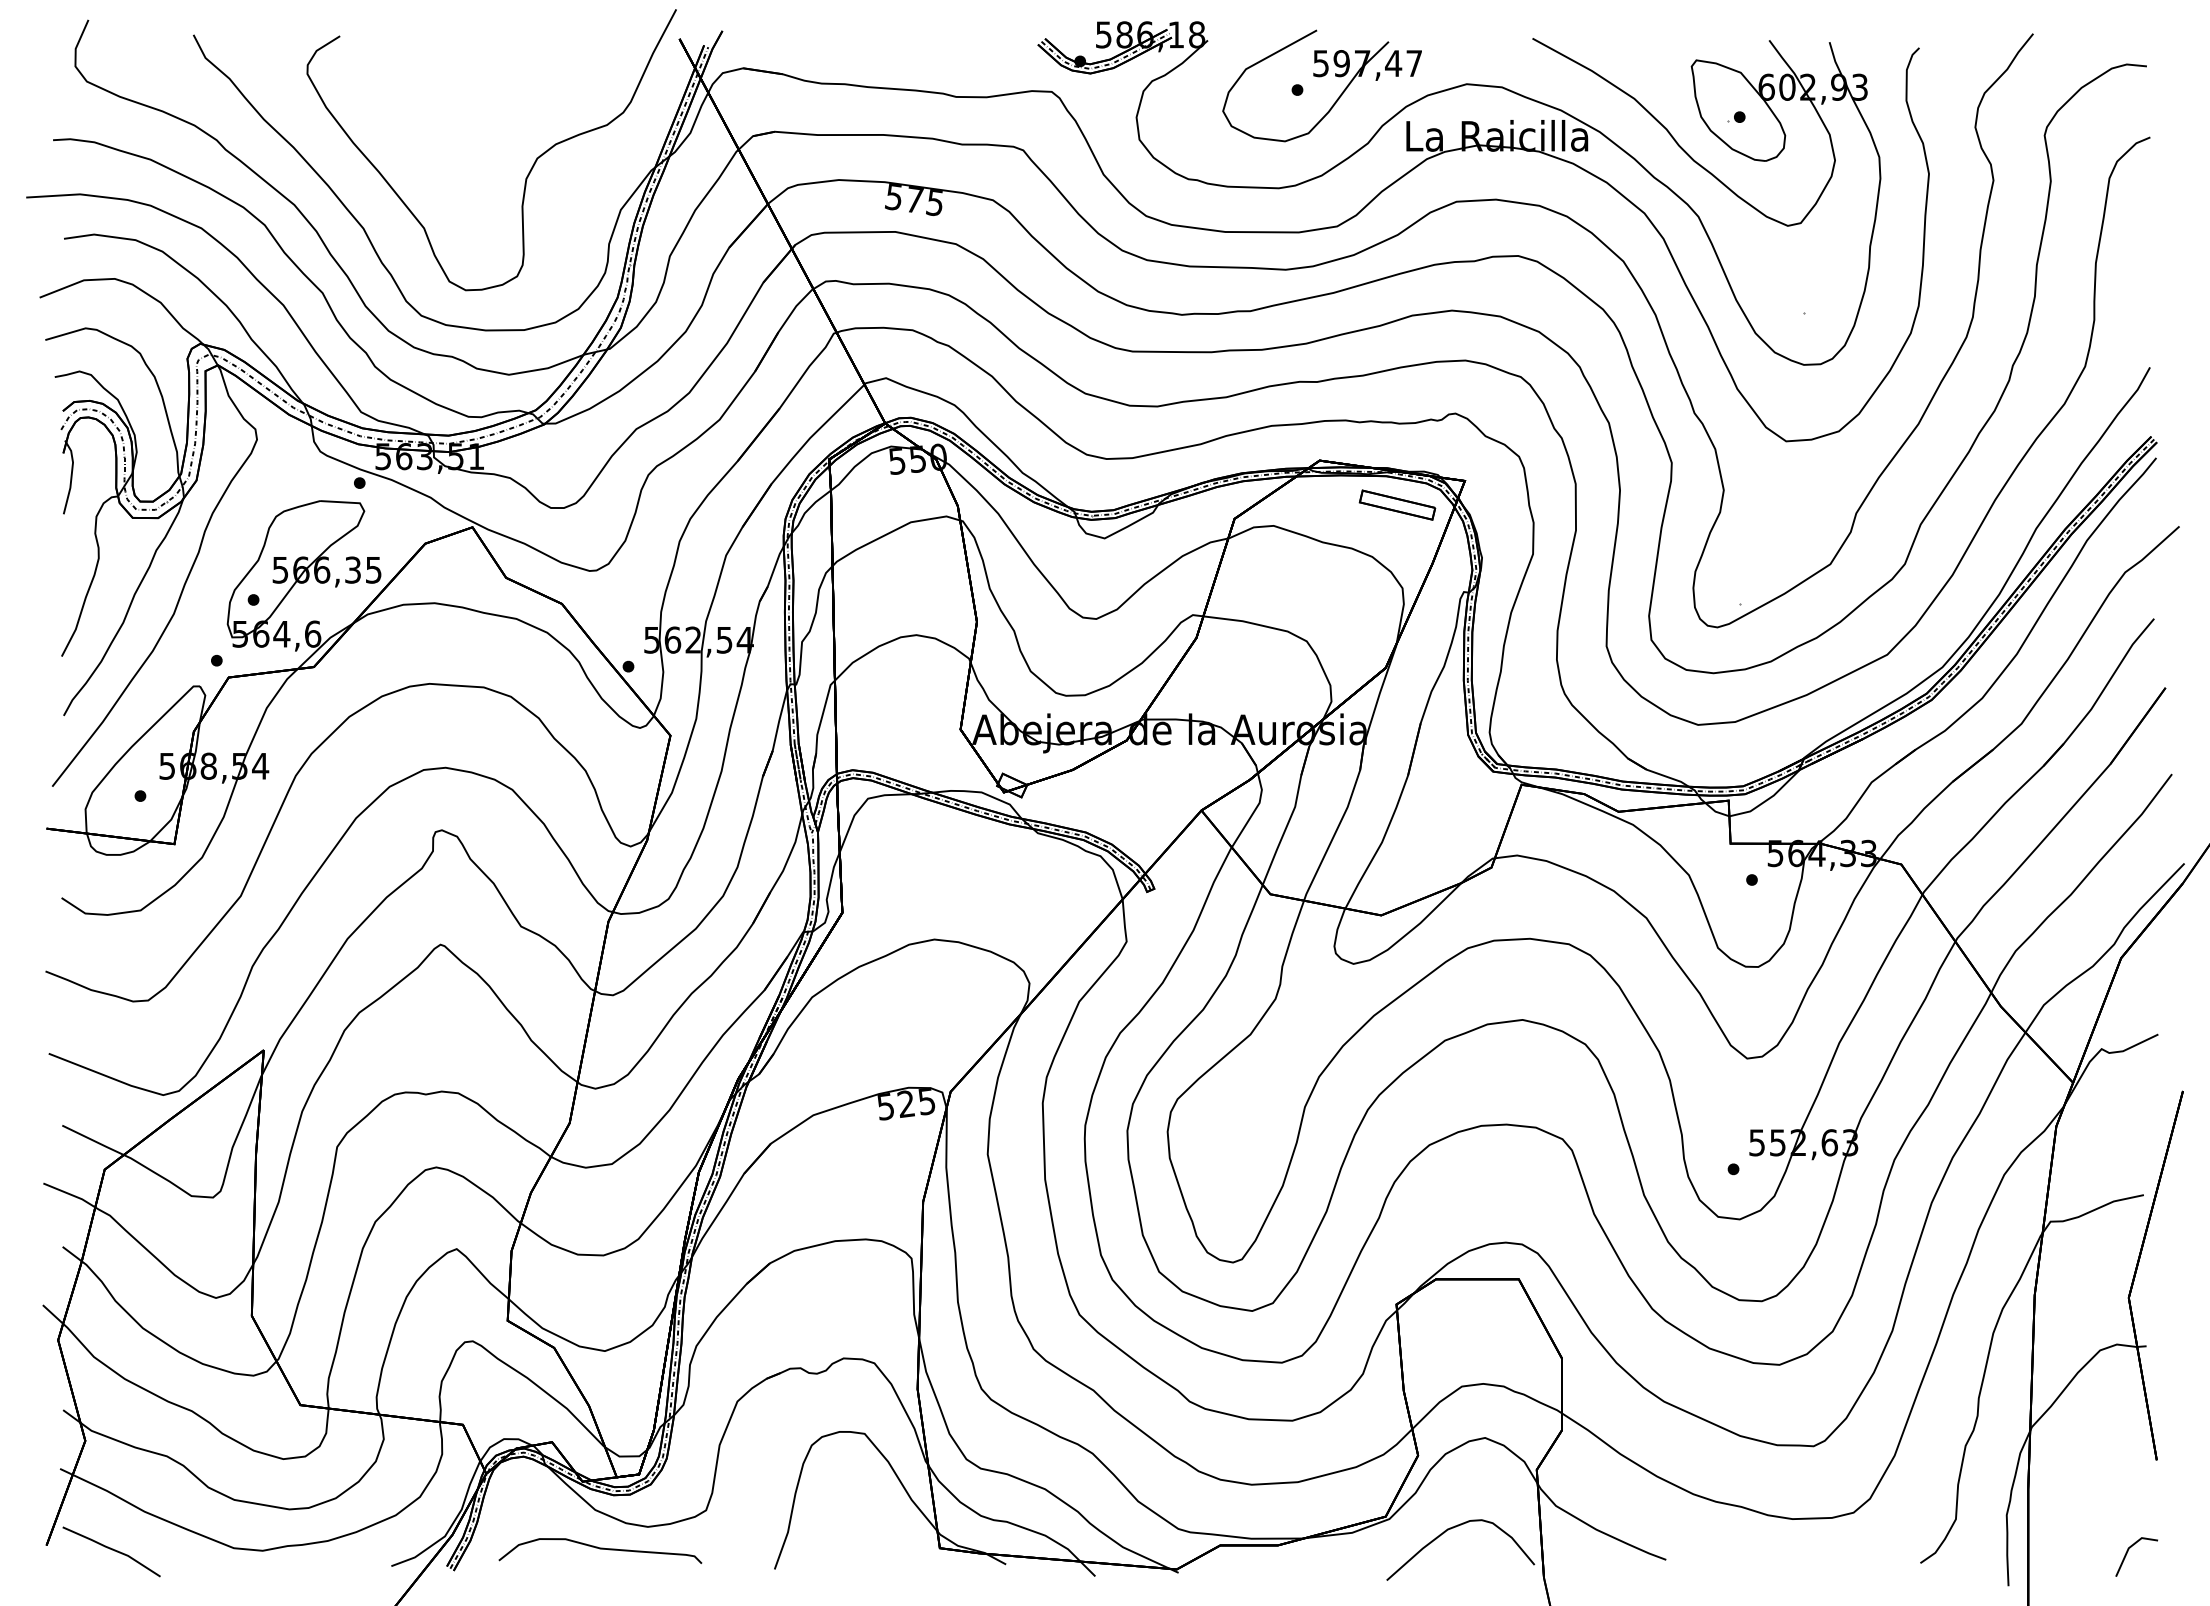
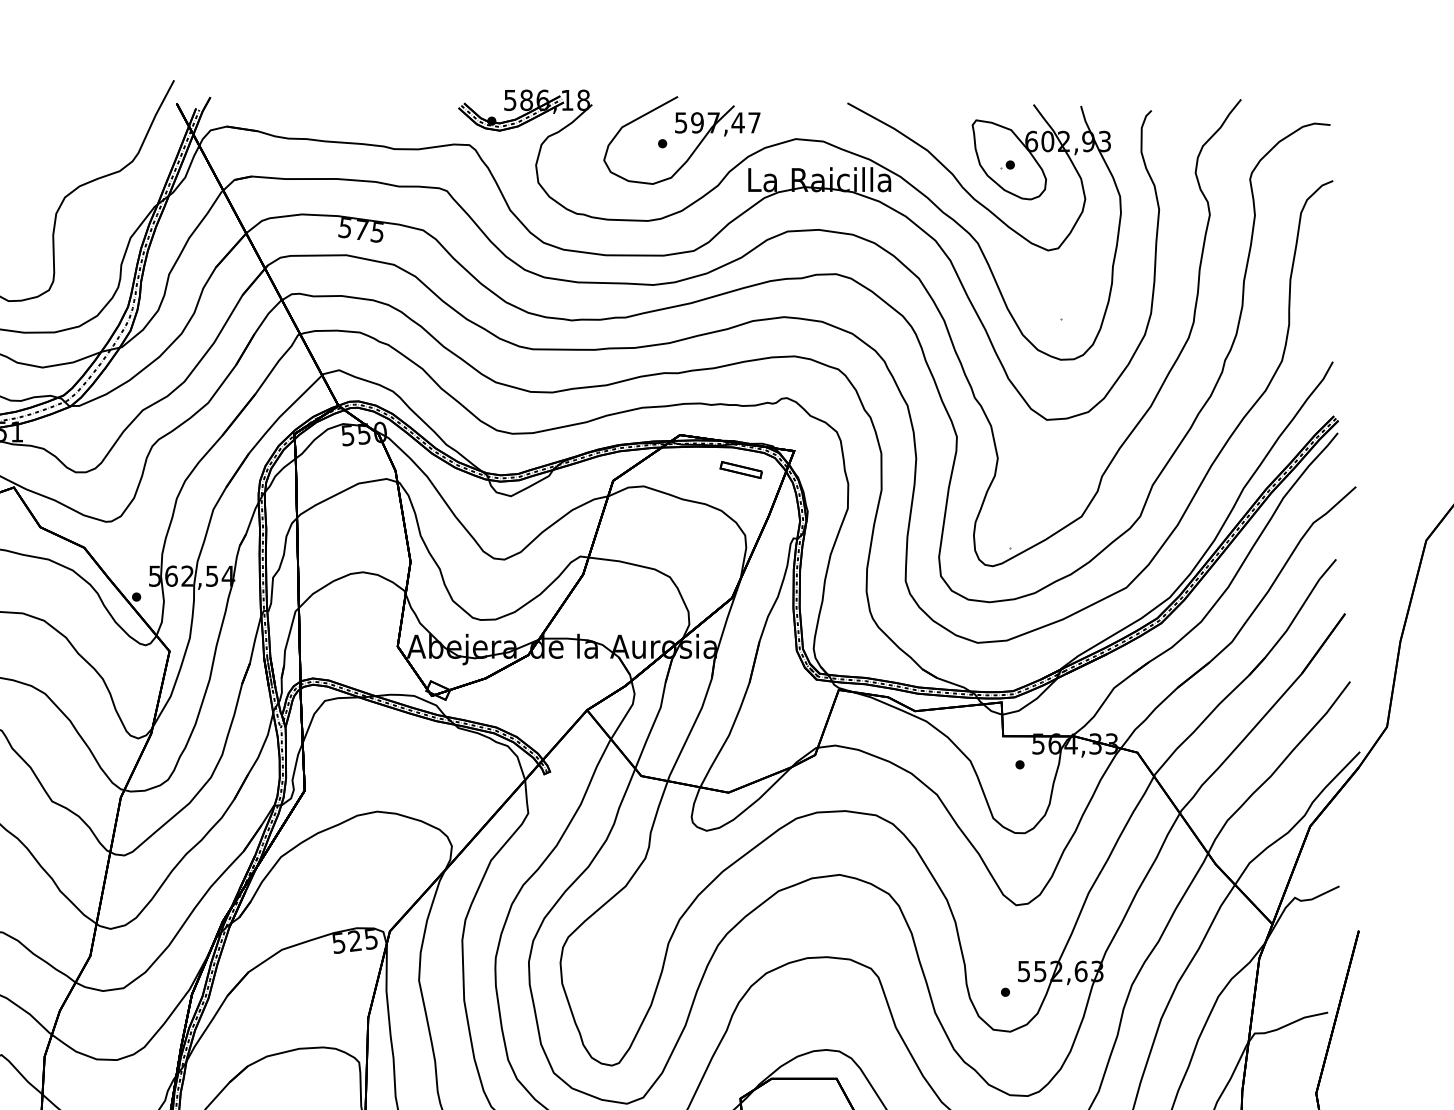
part: (1397, 504) -> (741, 469), size x0.7

